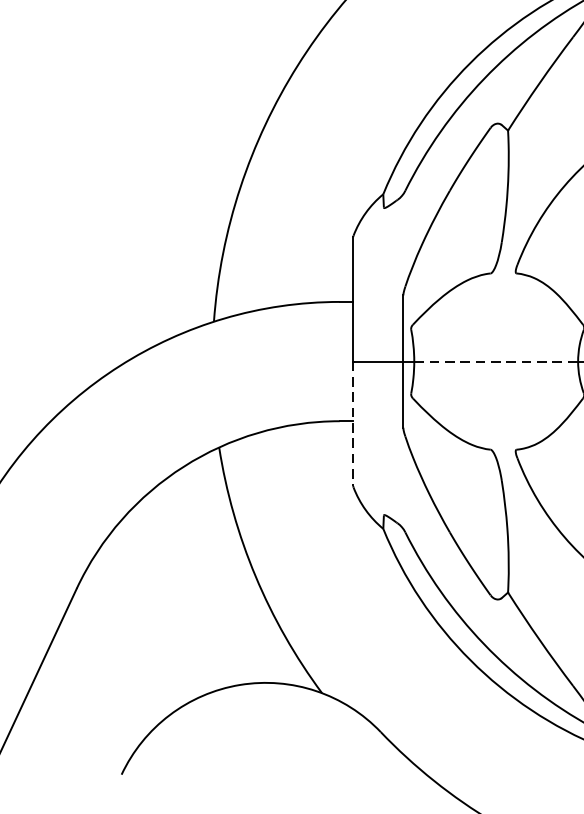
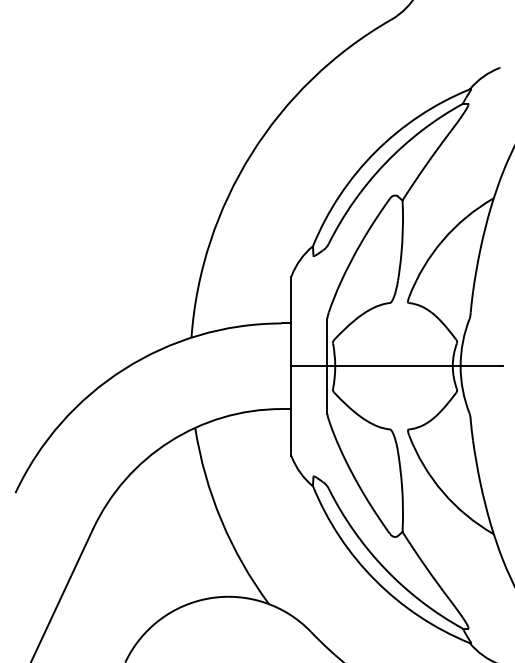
line: (496, 361) -> (394, 366), dashed -> solid
line: (353, 423) -> (291, 410), dashed -> solid

